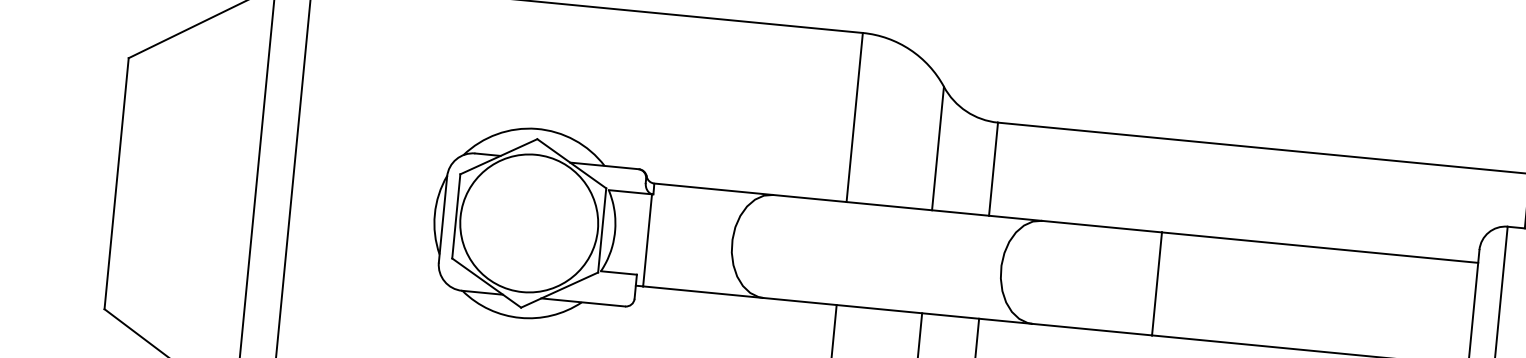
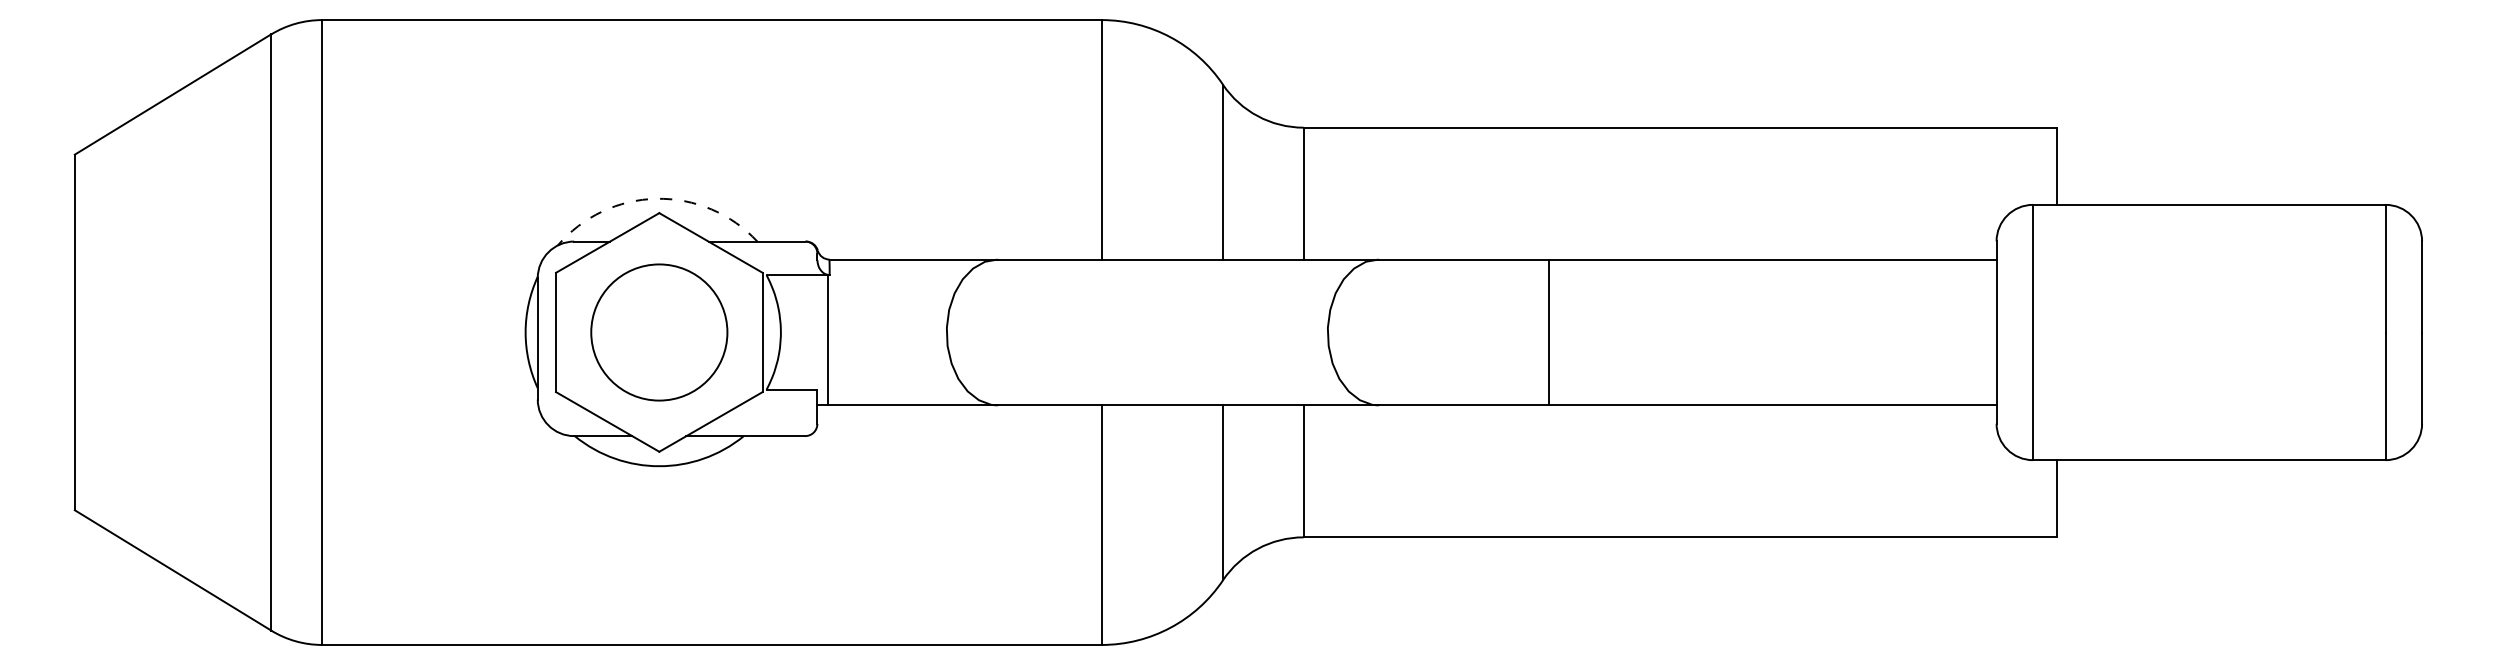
arc: (536, 128) -> (656, 198), solid -> dashed
circle: (529, 223) -> (659, 332), size x0.7

